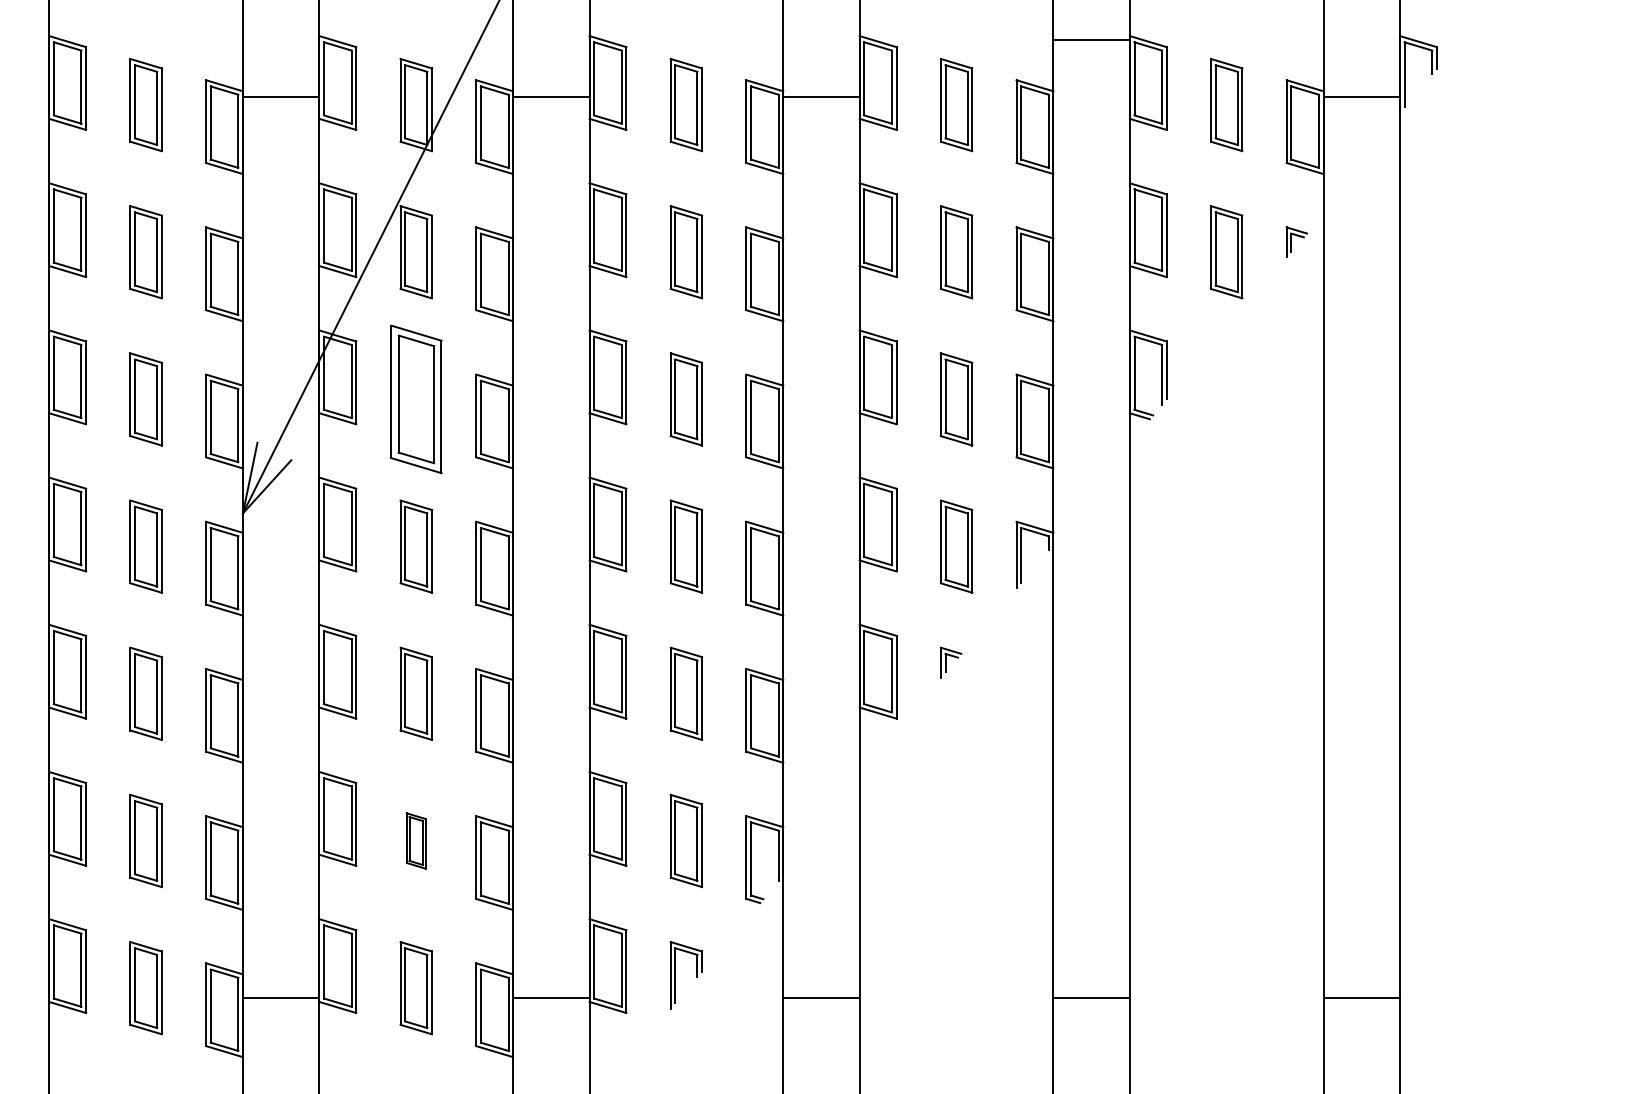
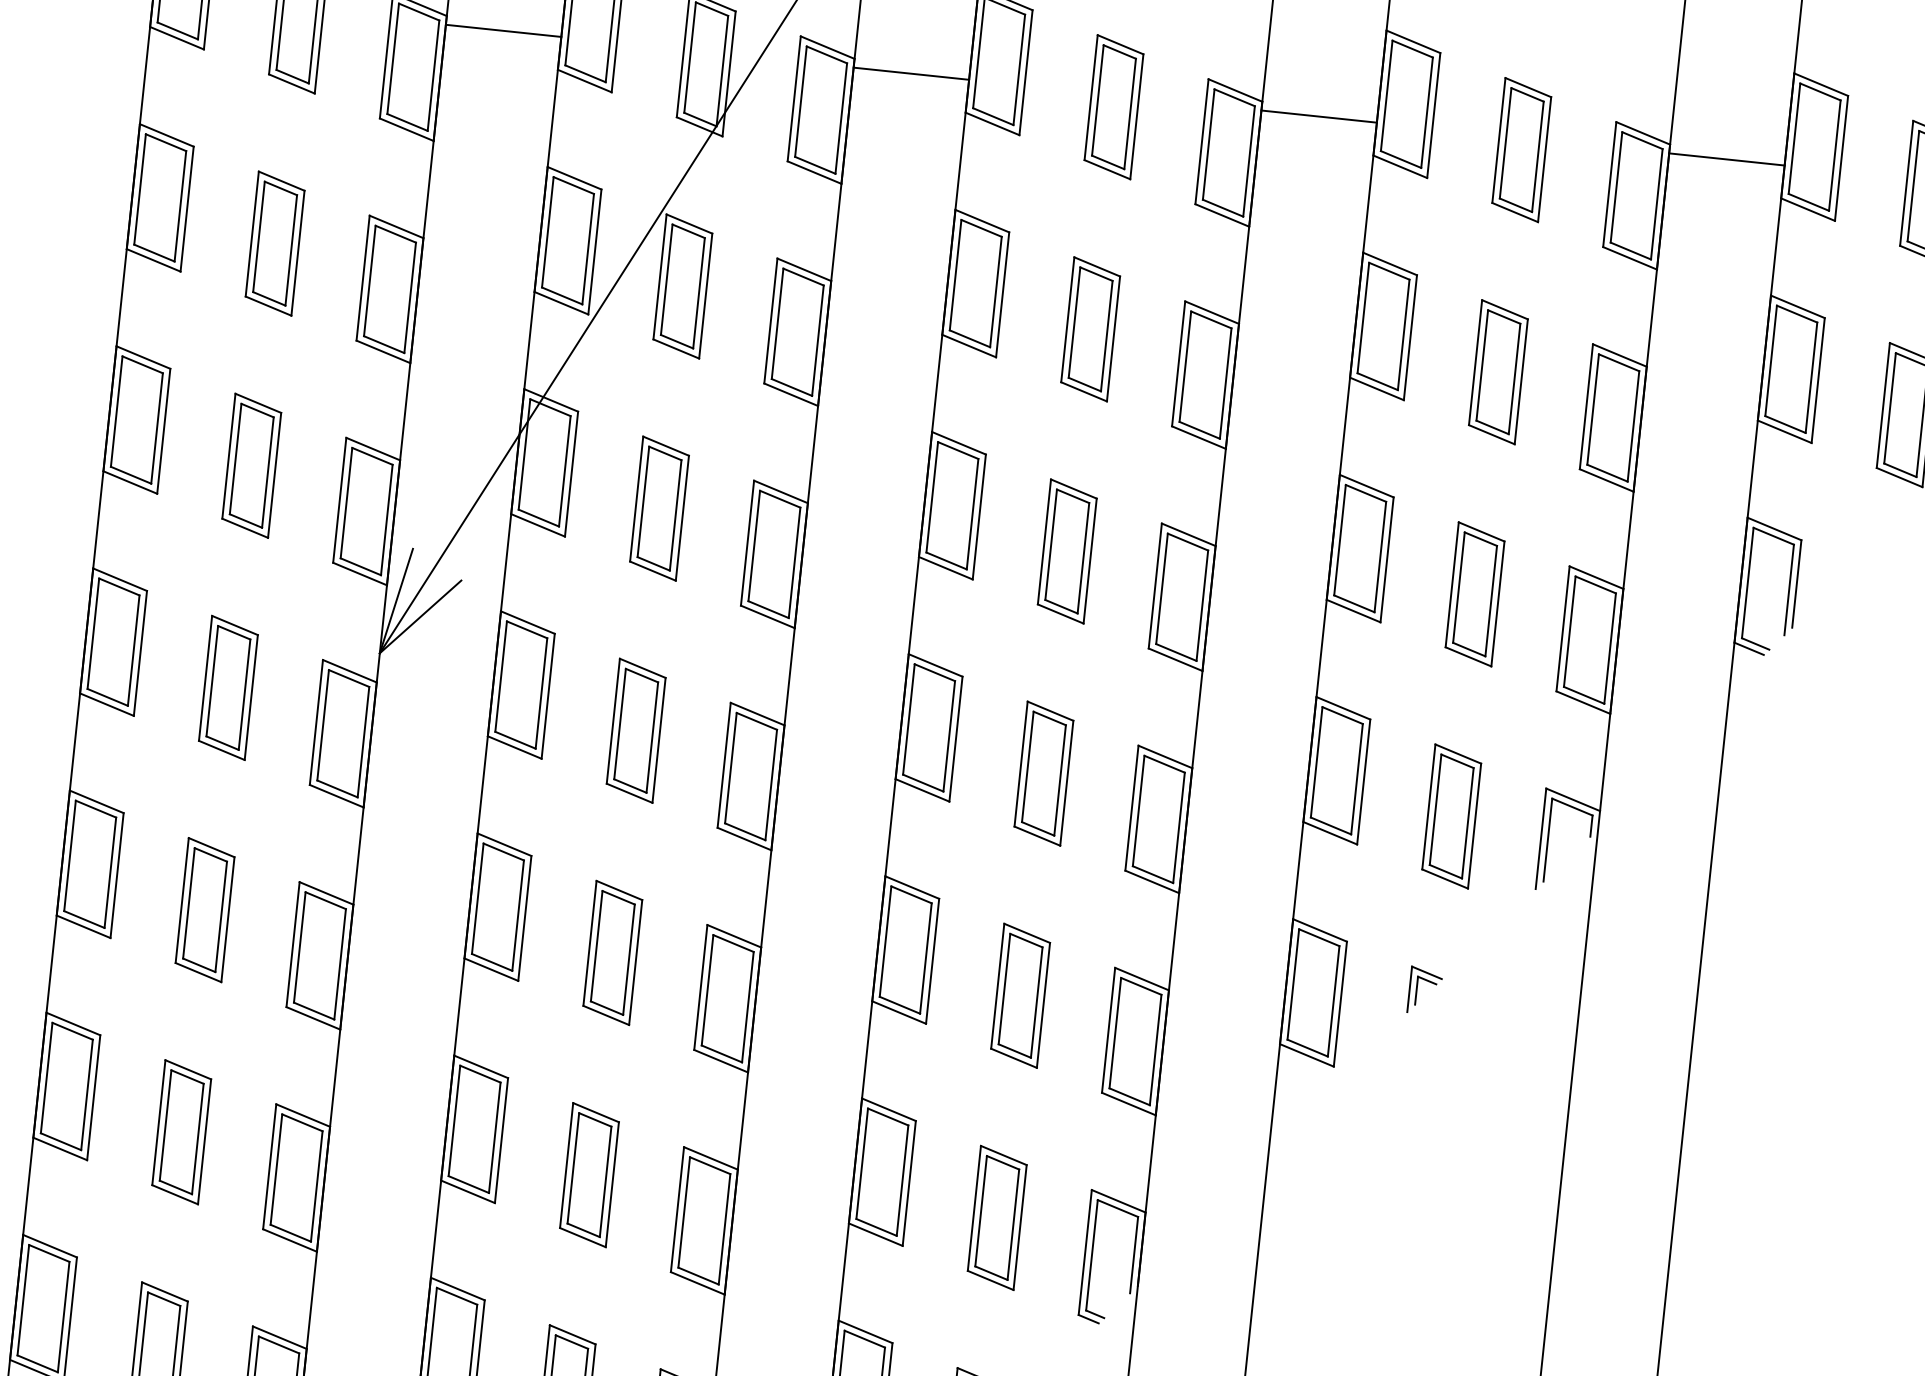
line: (1091, 40) -> (1726, 160), moved
part: (415, 399) -> (658, 508), size x0.62
part: (415, 840) -> (588, 1174), size x1.67

